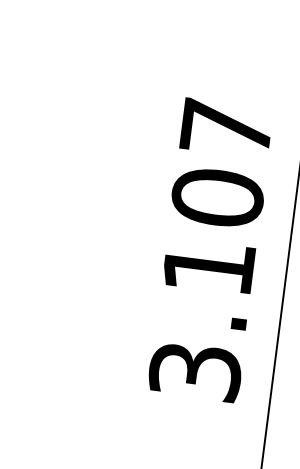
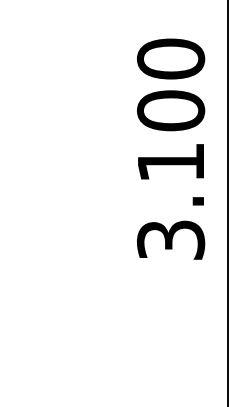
text: (227, 127) -> (171, 58), 3.107 -> 3.100

